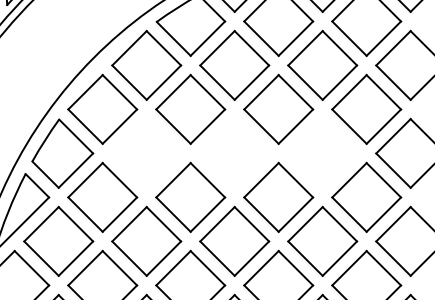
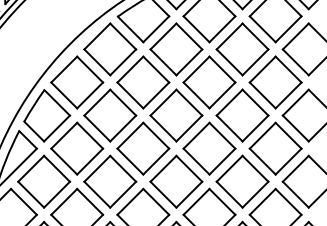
part: (146, 152) -> (110, 114), added
part: (234, 152) -> (176, 114), added
part: (322, 152) -> (242, 114), added

